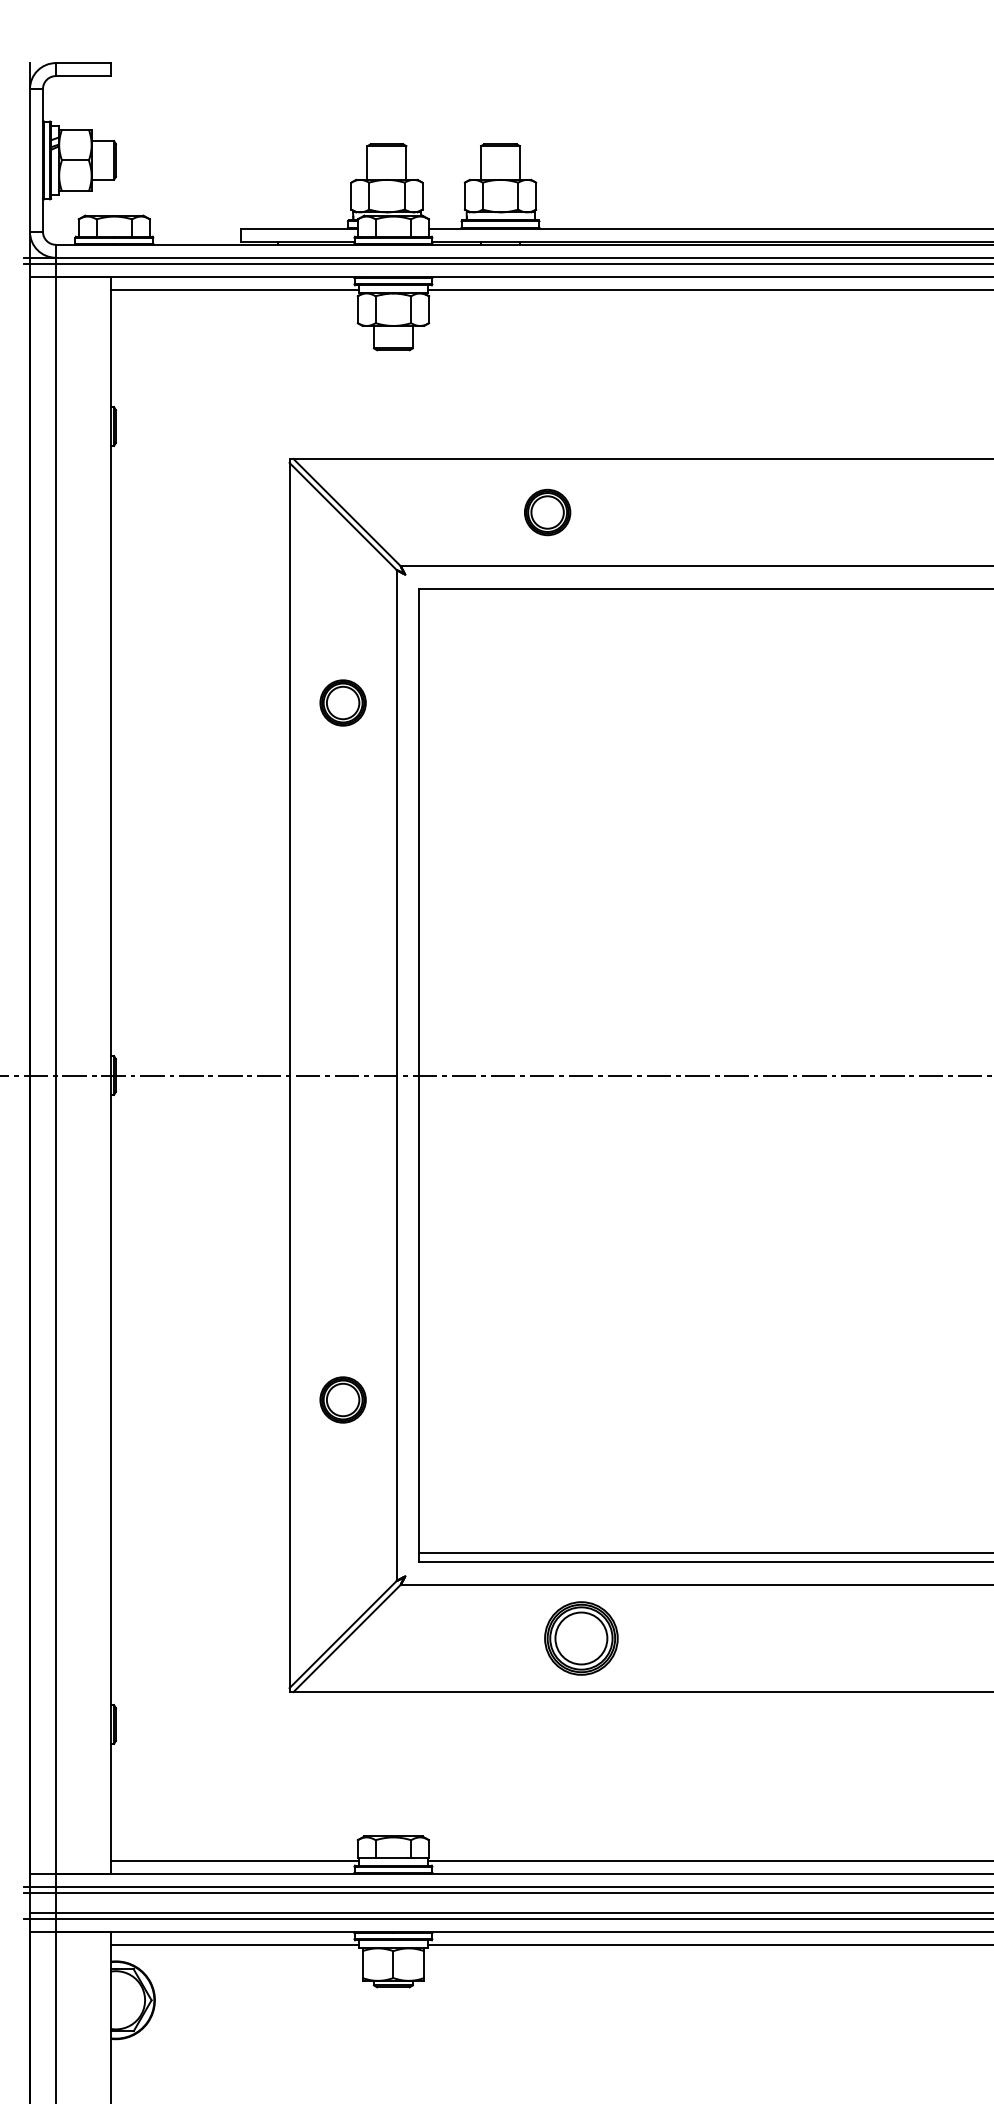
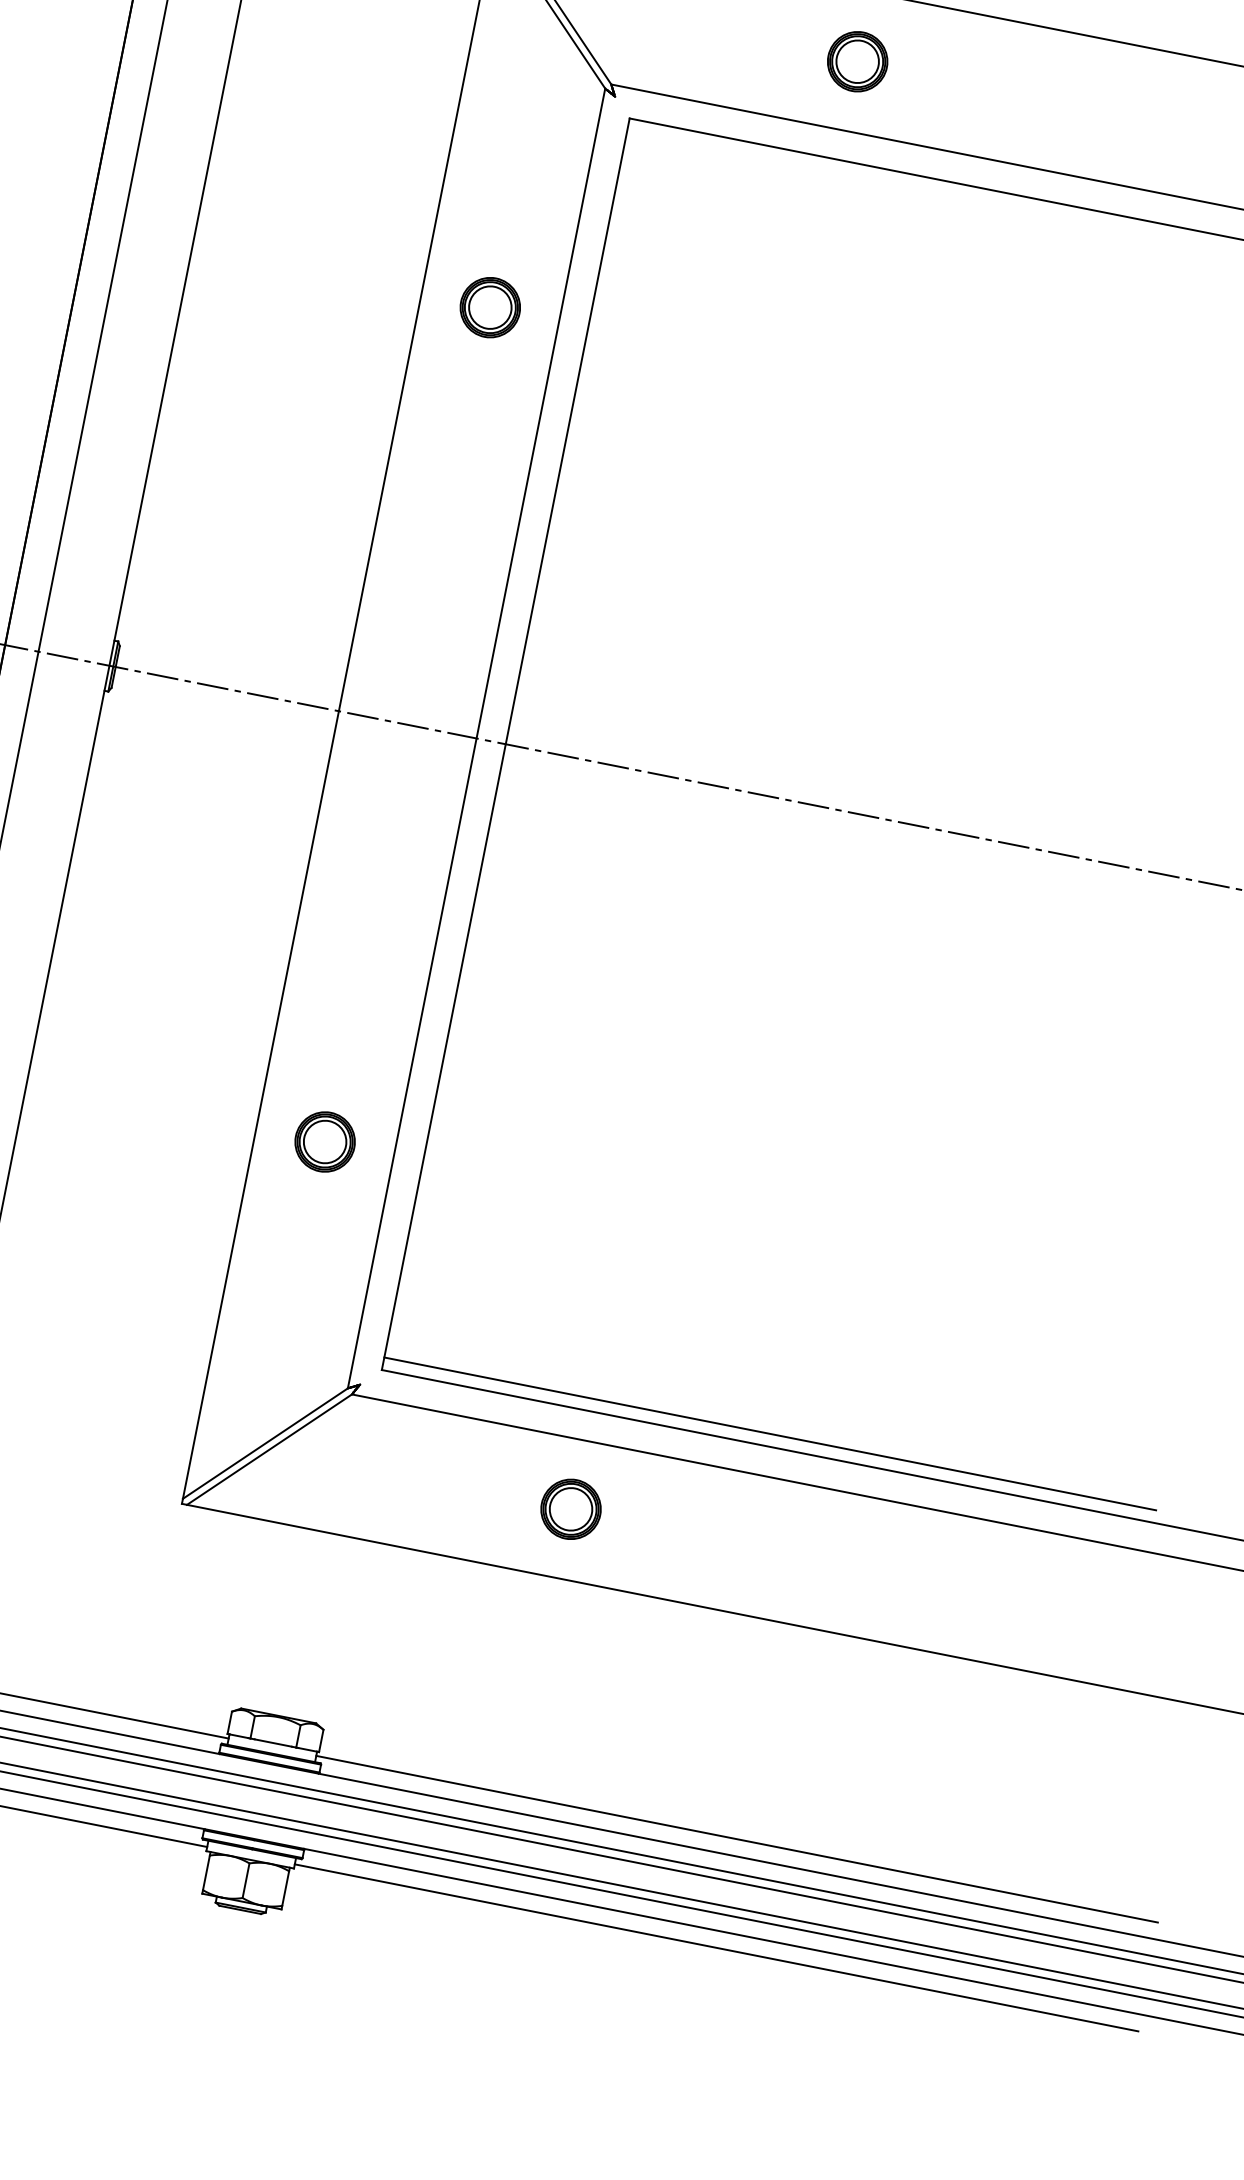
part: (547, 512) -> (857, 61), moved
part: (342, 702) -> (489, 306), moved
part: (581, 1638) -> (570, 1509), size x0.62

